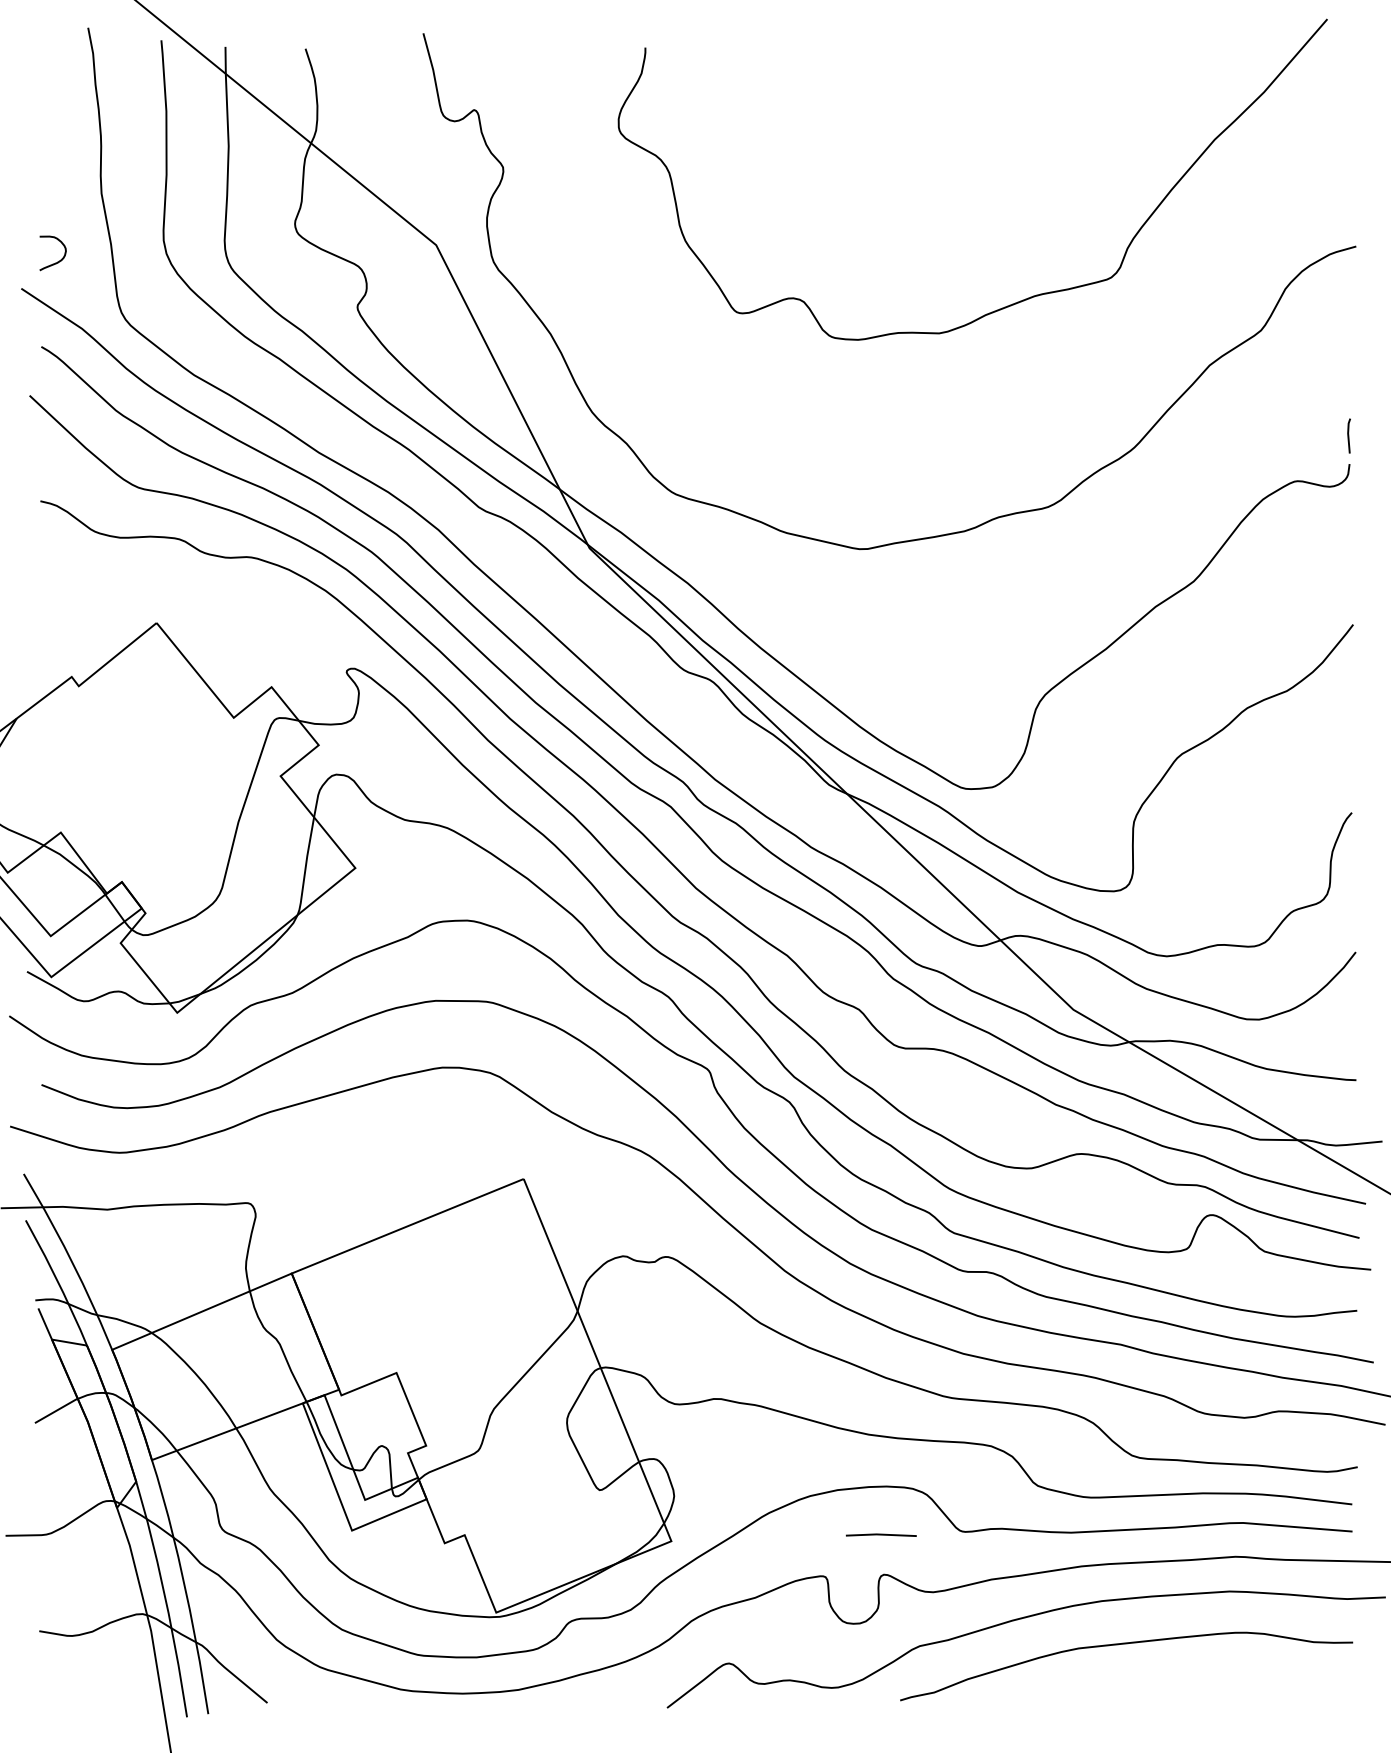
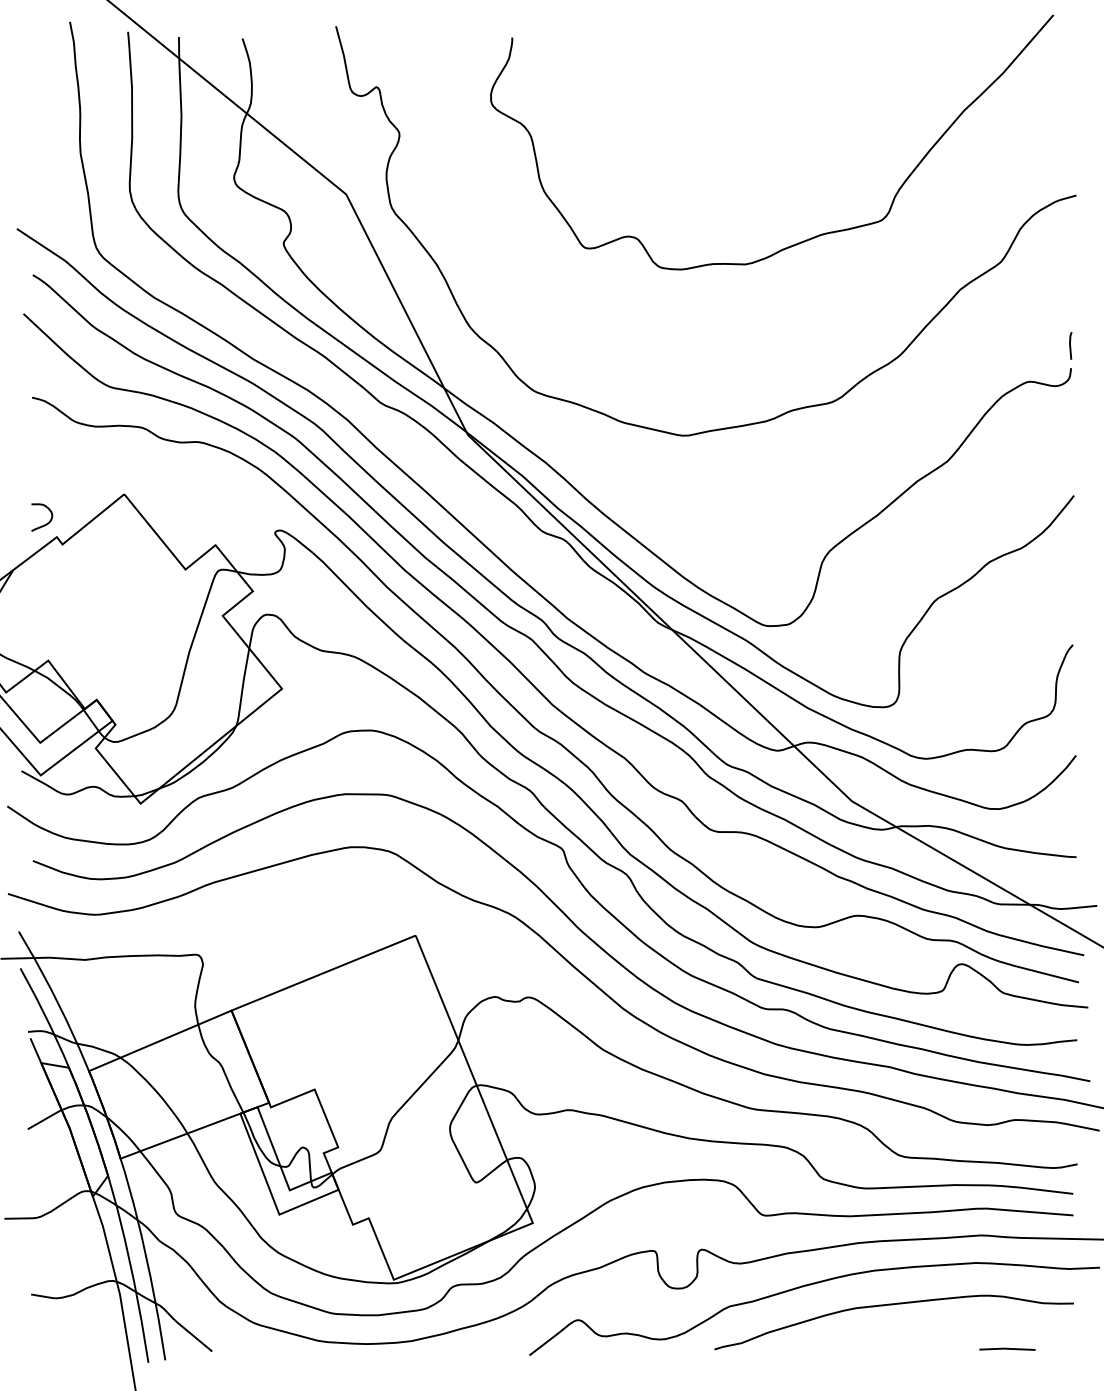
curve: (57, 261) -> (45, 524), moved
line: (881, 1534) -> (1007, 1348), moved

